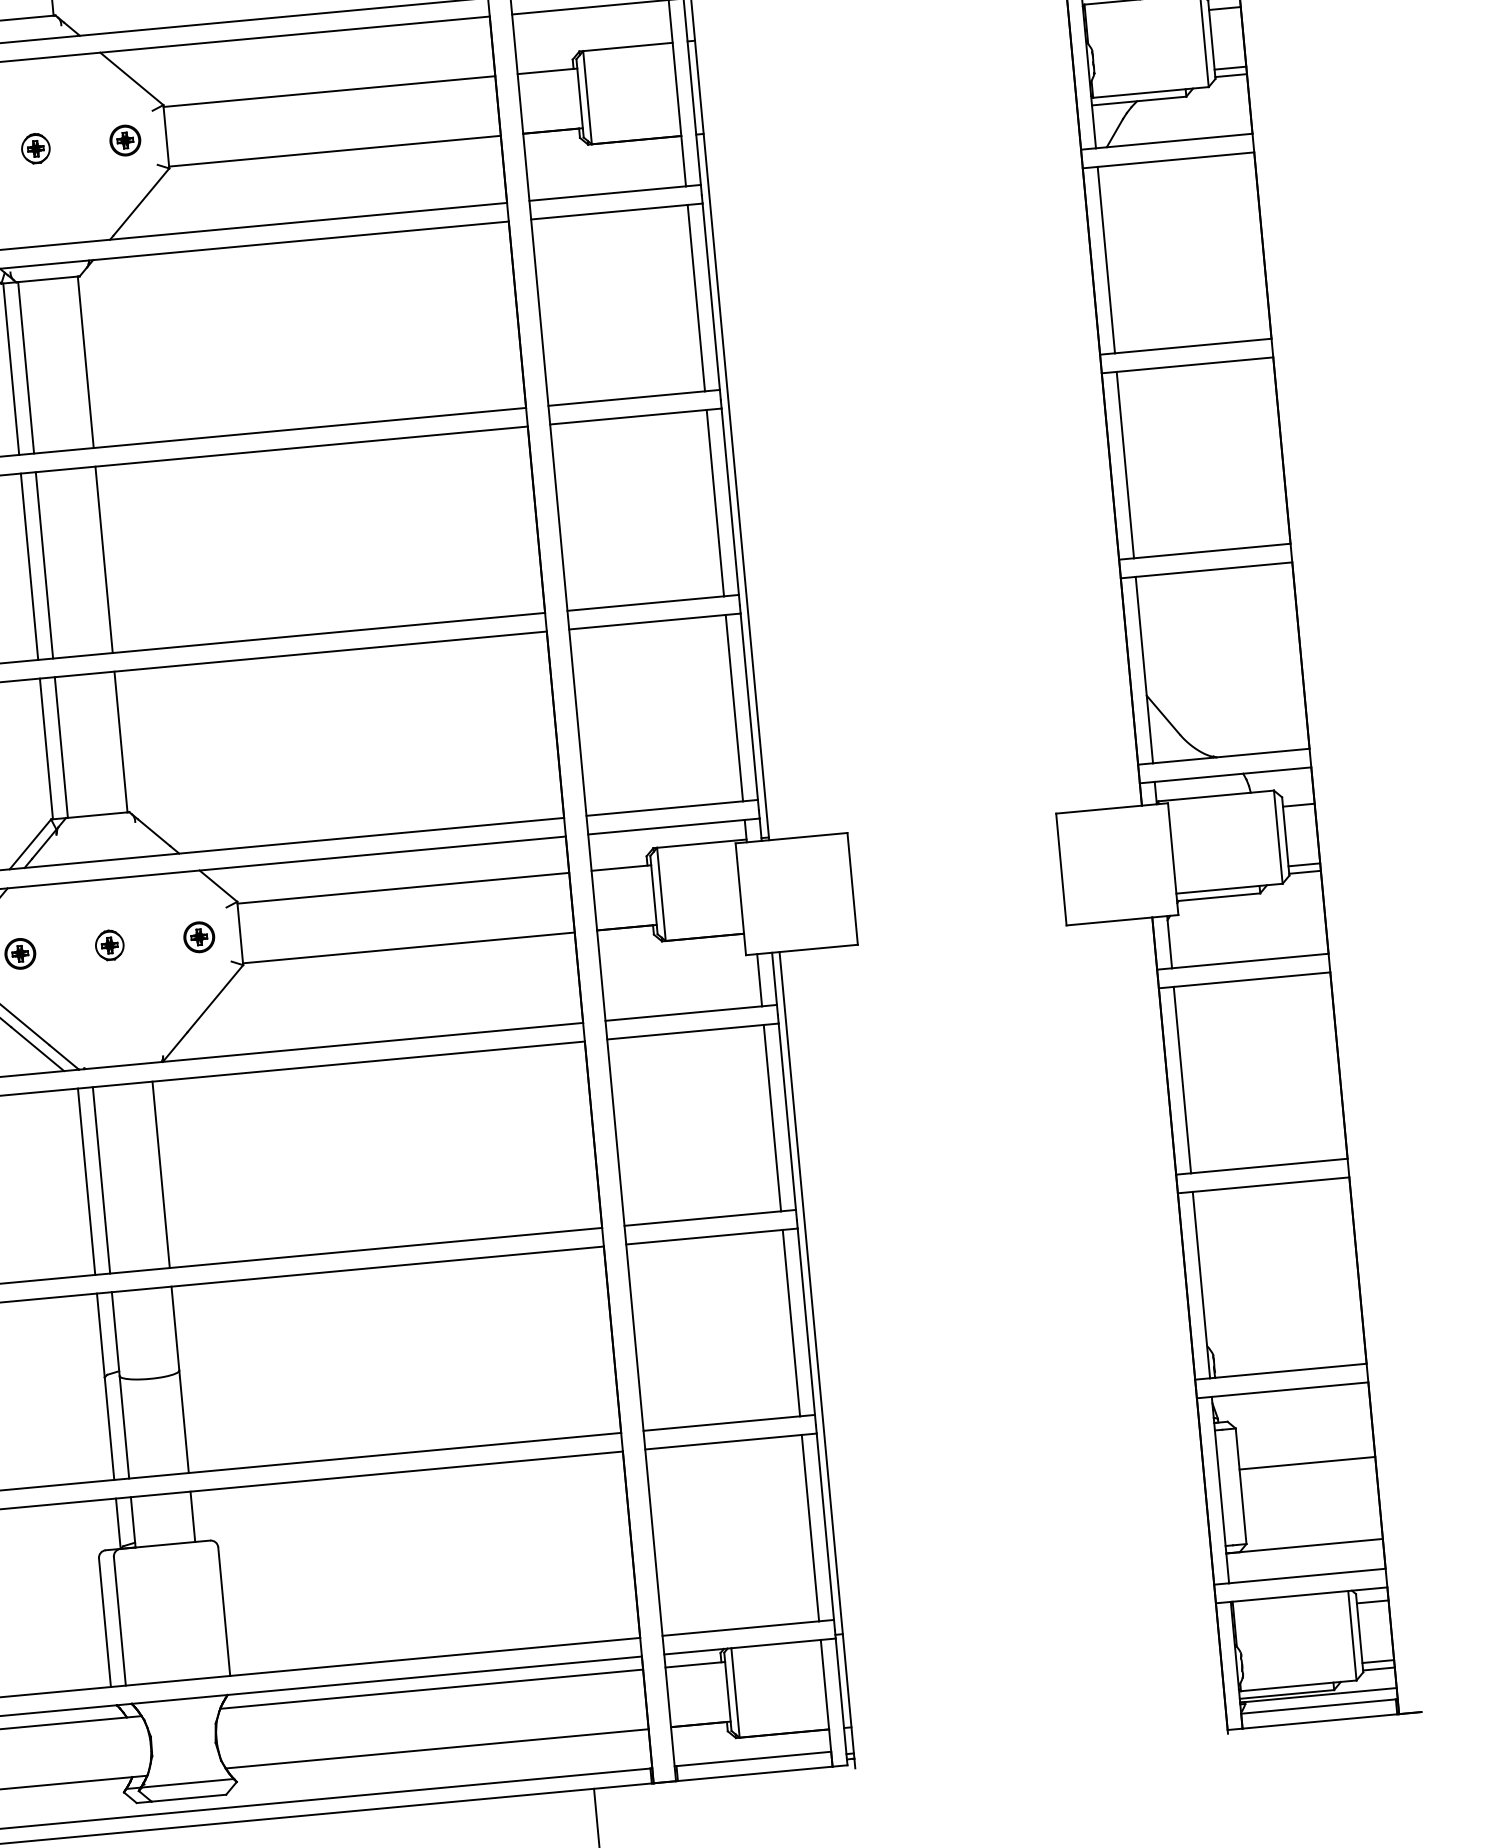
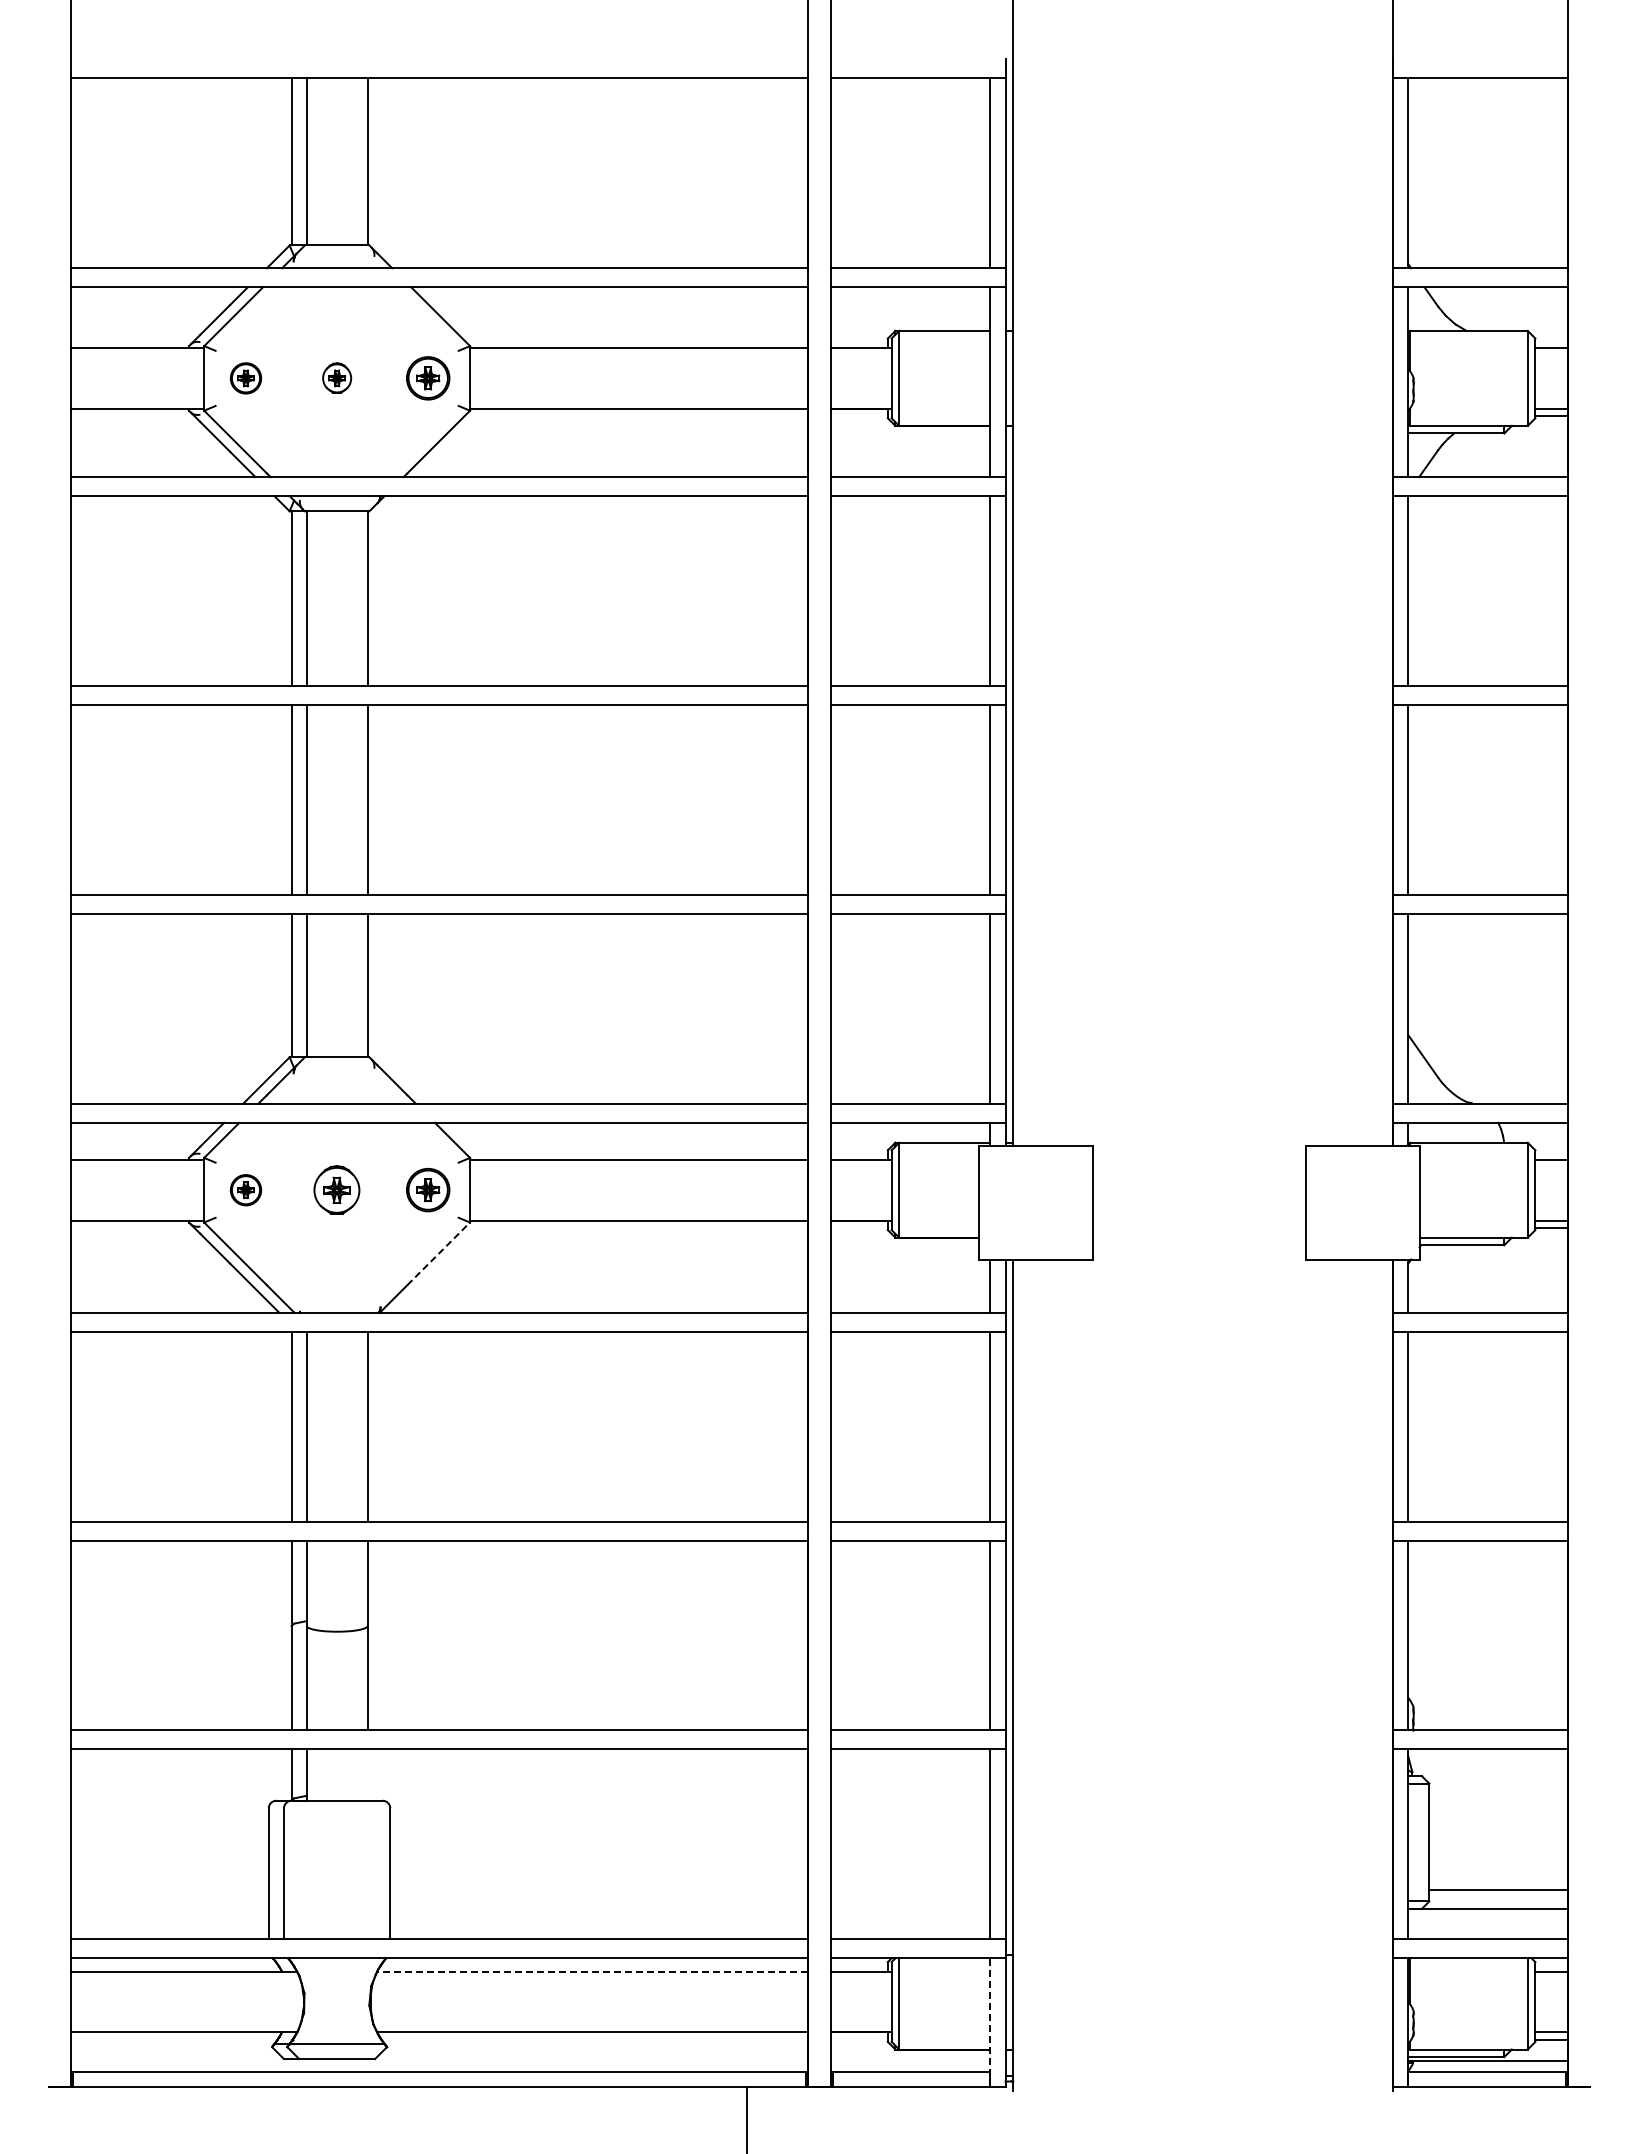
part: (125, 140) -> (428, 378), size x1.4
part: (199, 937) -> (428, 1190), size x1.4
part: (110, 944) -> (337, 1189), size x1.6
line: (216, 998) -> (439, 1253), solid -> dashed
line: (1307, 1463) -> (1498, 1890), moved
line: (192, 1516) -> (367, 1774), removed
line: (431, 1689) -> (592, 1971), solid -> dashed
line: (826, 1702) -> (990, 2022), solid -> dashed

